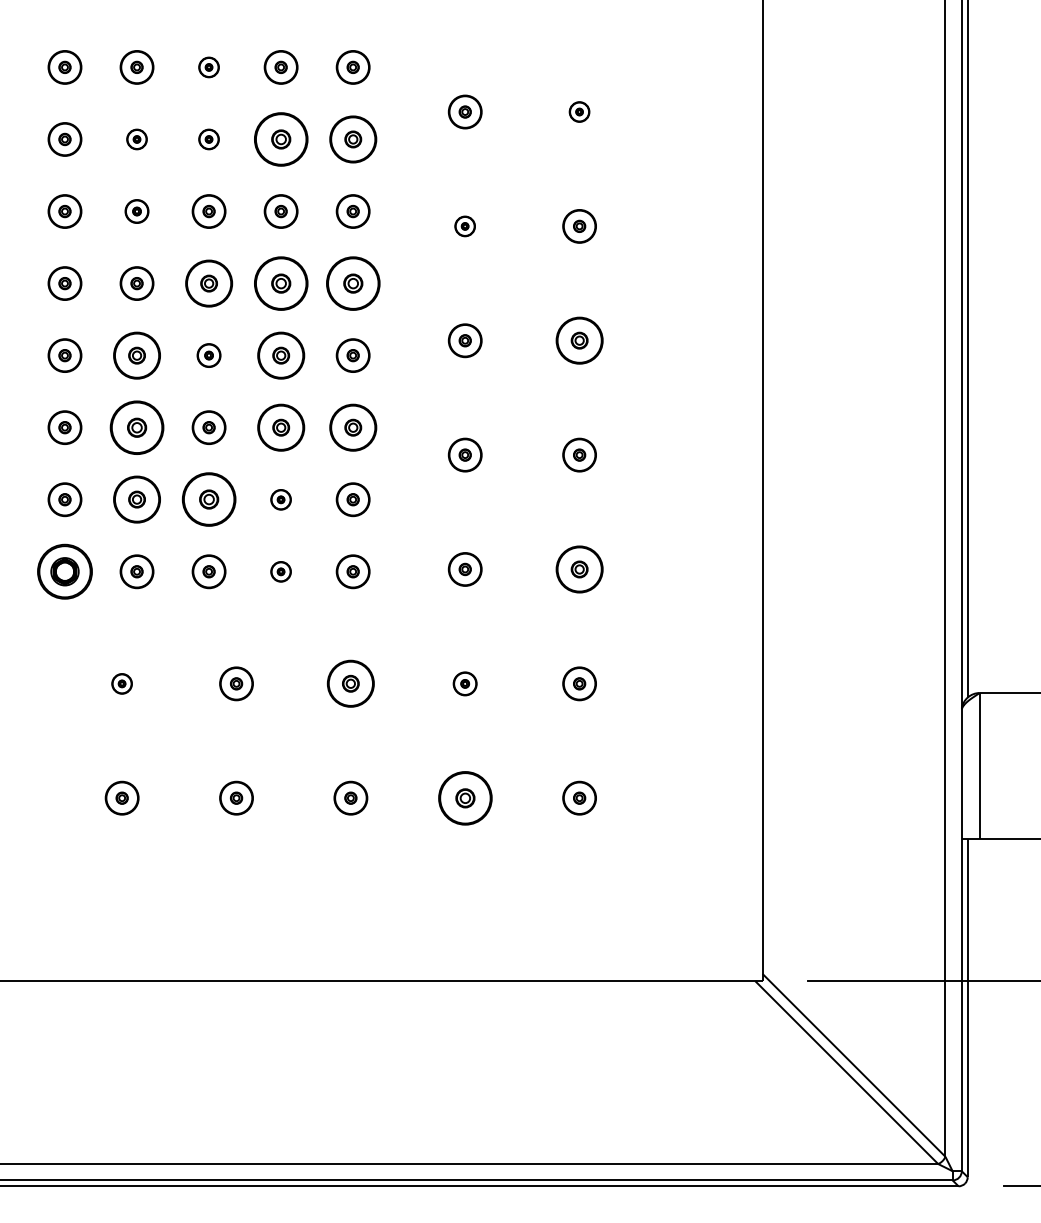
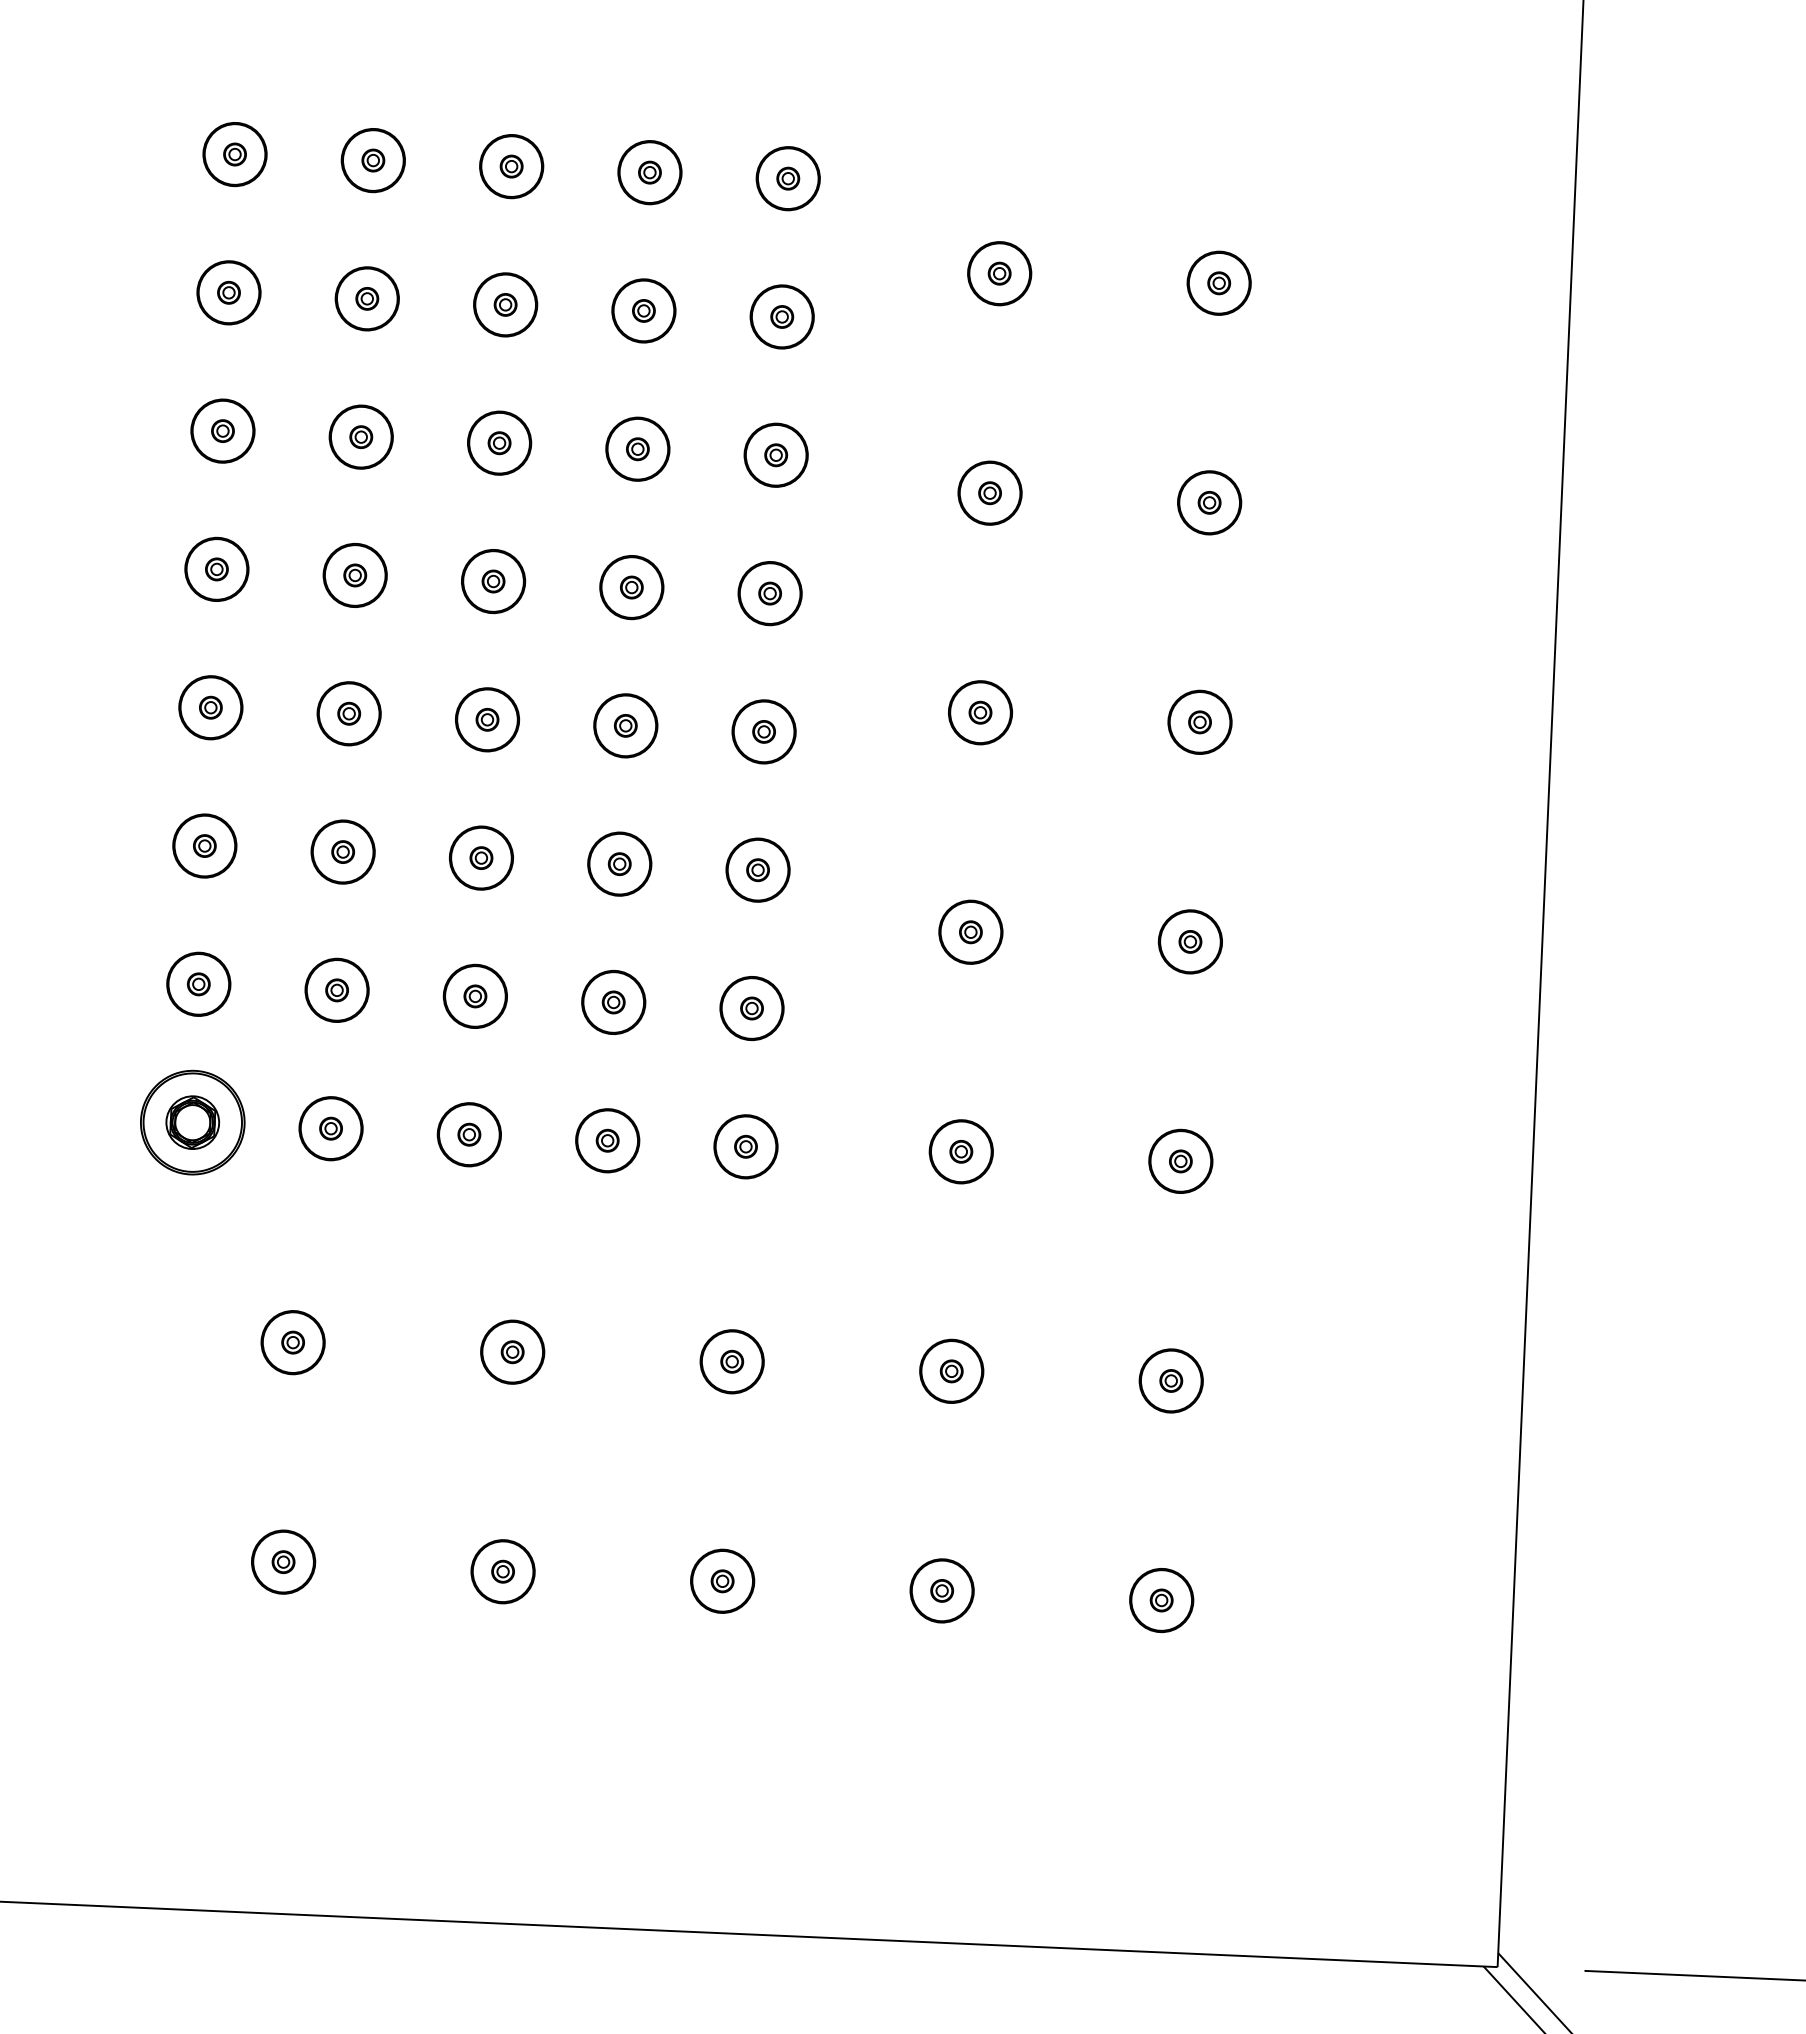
part: (208, 67) -> (510, 166), size x1.67
part: (579, 111) -> (1219, 282), size x1.67
part: (136, 139) -> (366, 298), size x1.67
part: (208, 139) -> (504, 304), size x1.67
part: (280, 139) -> (642, 310), size x0.62
part: (352, 139) -> (780, 316), size x0.71
part: (136, 211) -> (360, 437), size x1.43
part: (464, 226) -> (988, 493), size x1.67
part: (208, 283) -> (492, 581), size x0.71
part: (280, 283) -> (630, 587), size x0.62
part: (352, 283) -> (768, 593), size x0.62
part: (579, 340) -> (1199, 721), size x0.71
part: (136, 355) -> (348, 713), size x0.71
part: (208, 355) -> (486, 719), size x1.43
part: (280, 355) -> (624, 725), size x0.71
part: (136, 427) -> (342, 851), size x0.62
part: (280, 427) -> (618, 863), size x0.71
part: (352, 427) -> (756, 869), size x0.71
part: (136, 499) -> (336, 989), size x0.71
part: (208, 499) -> (474, 995), size x0.62
part: (280, 499) -> (612, 1001), size x1.67
part: (579, 569) -> (1180, 1161), size x0.71
part: (280, 571) -> (606, 1140), size x1.67
part: (121, 683) -> (291, 1341), size x1.67
part: (350, 683) -> (731, 1361), size x0.71
part: (464, 683) -> (950, 1370), size x1.43
part: (464, 797) -> (940, 1589), size x0.62

